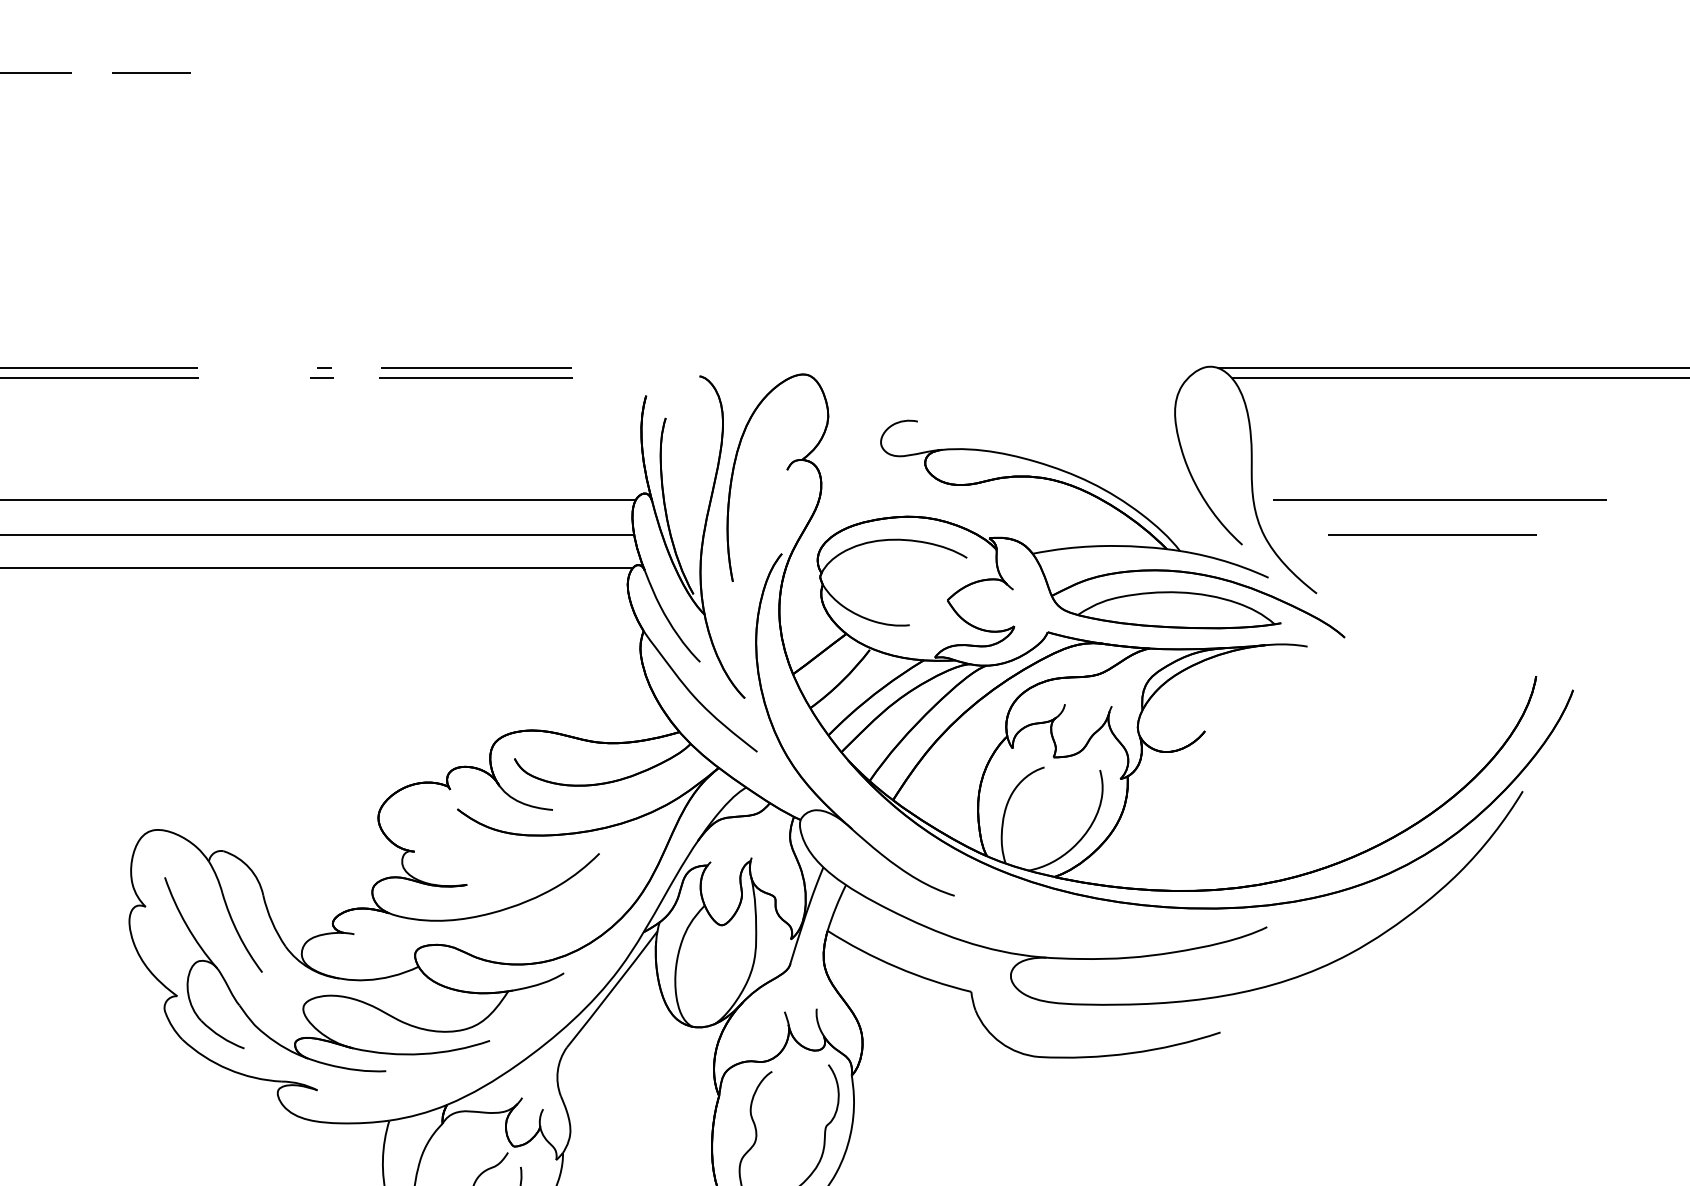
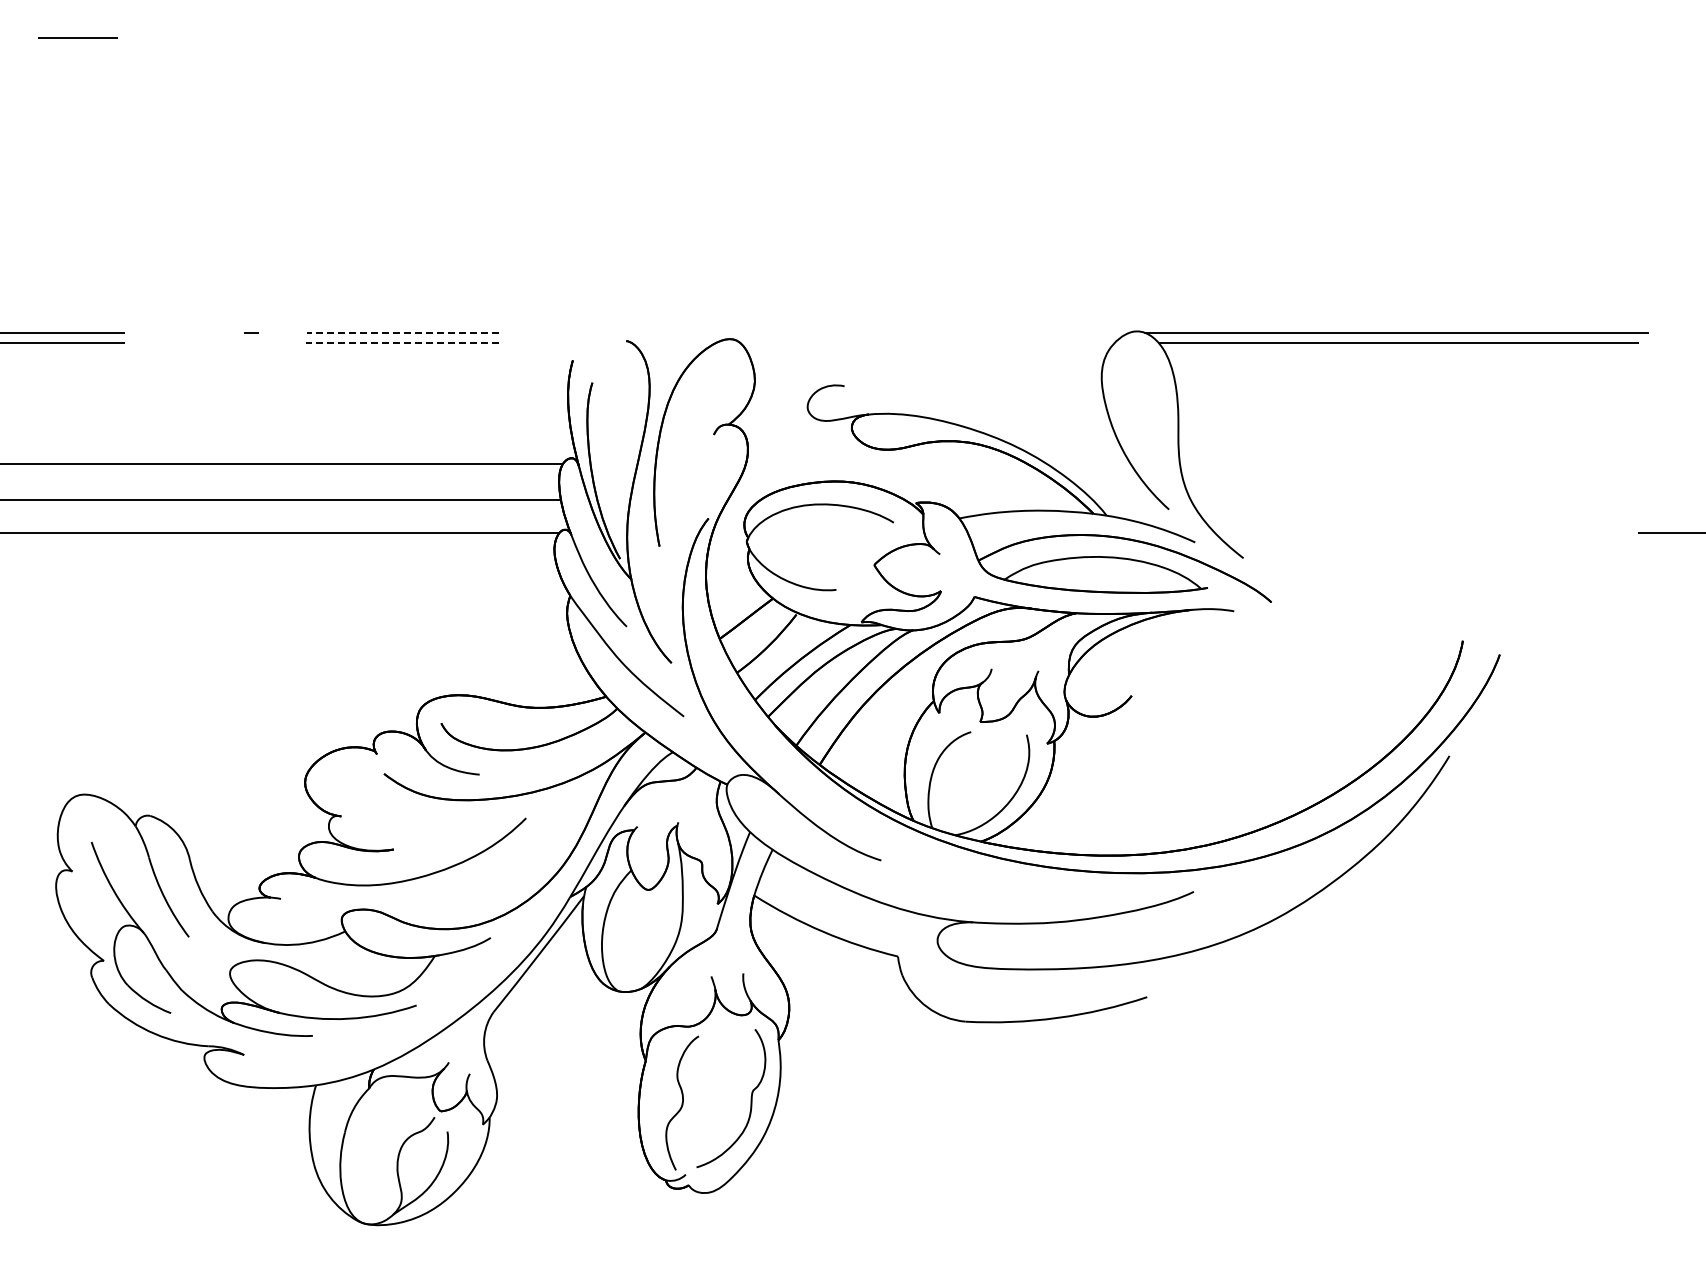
line: (476, 367) -> (403, 332), solid -> dashed
line: (321, 377) -> (248, 342), removed
line: (475, 377) -> (402, 342), solid -> dashed
line: (1439, 498) -> (1366, 463), removed
line: (1431, 534) -> (1358, 499), removed

